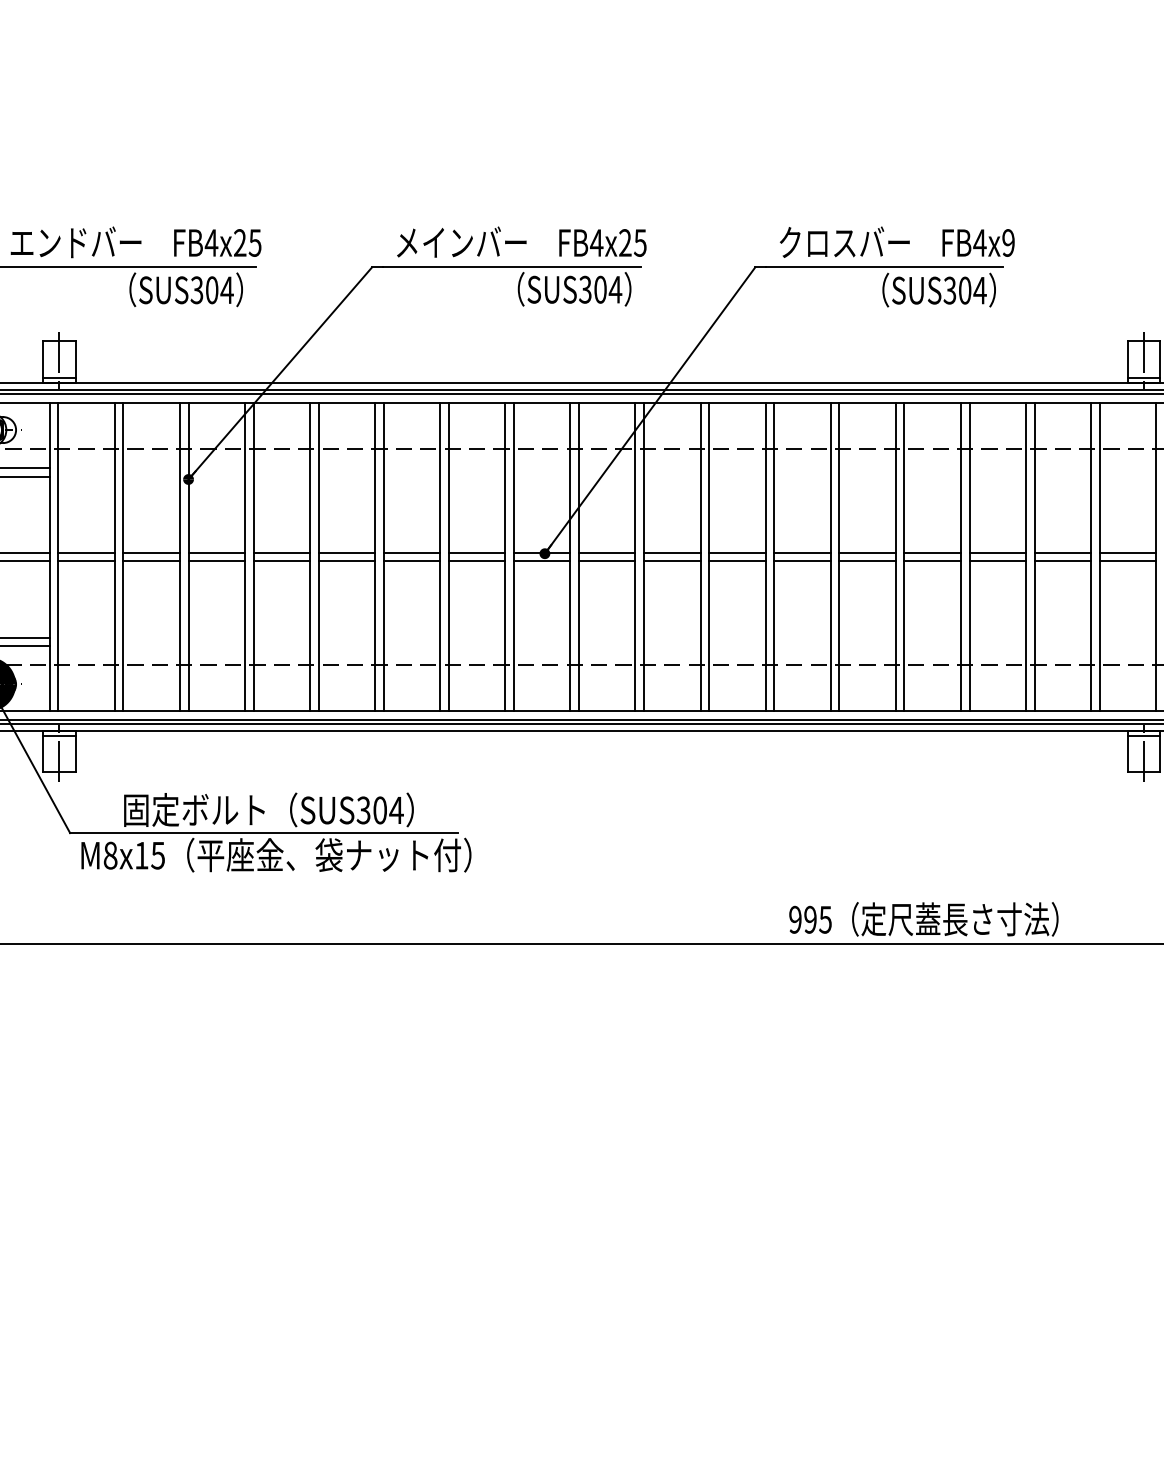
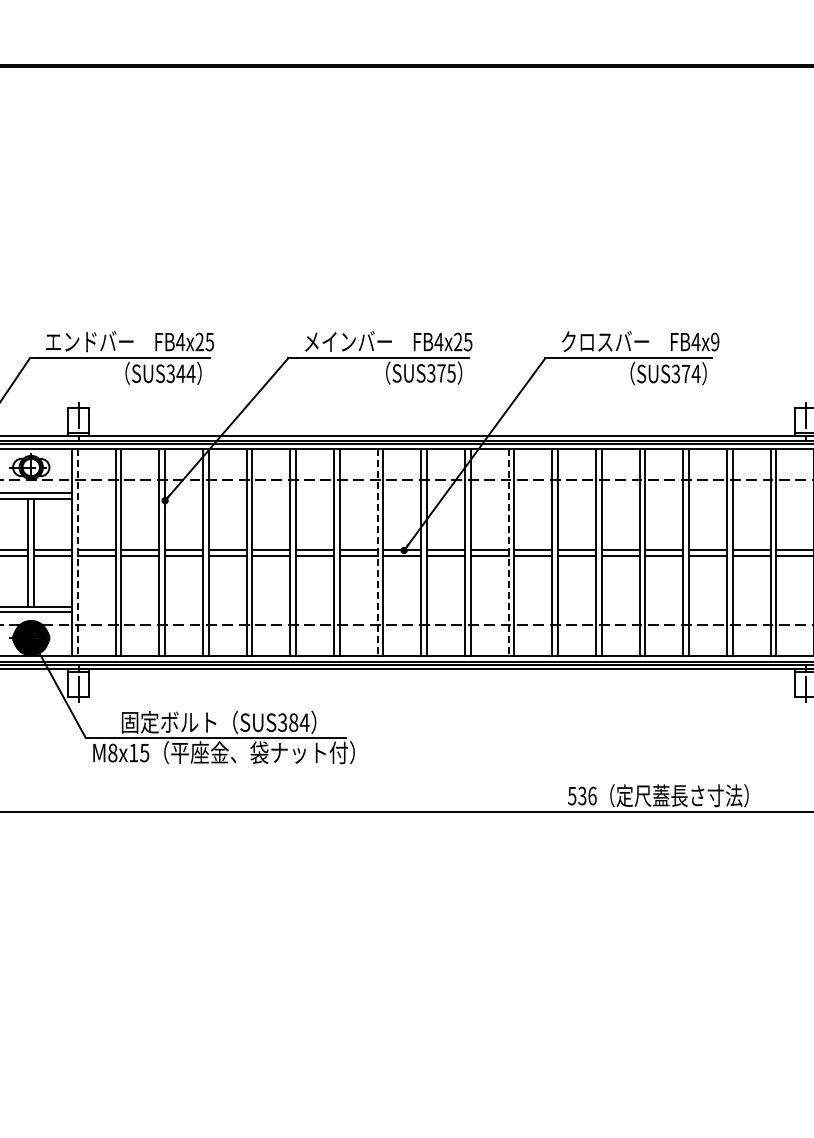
text: (211, 289) -> (180, 373), SUS304 -> SUS344
text: (607, 289) -> (446, 373), SUS304 -> SUS375
text: (965, 289) -> (686, 373), SUS304 -> SUS374
line: (57, 558) -> (77, 553), solid -> dashed
line: (505, 558) -> (377, 553), solid -> dashed
line: (700, 558) -> (508, 553), solid -> dashed
text: (379, 810) -> (293, 722), SUS304 -> SUS384
text: (810, 918) -> (582, 795), 995 -> 536

